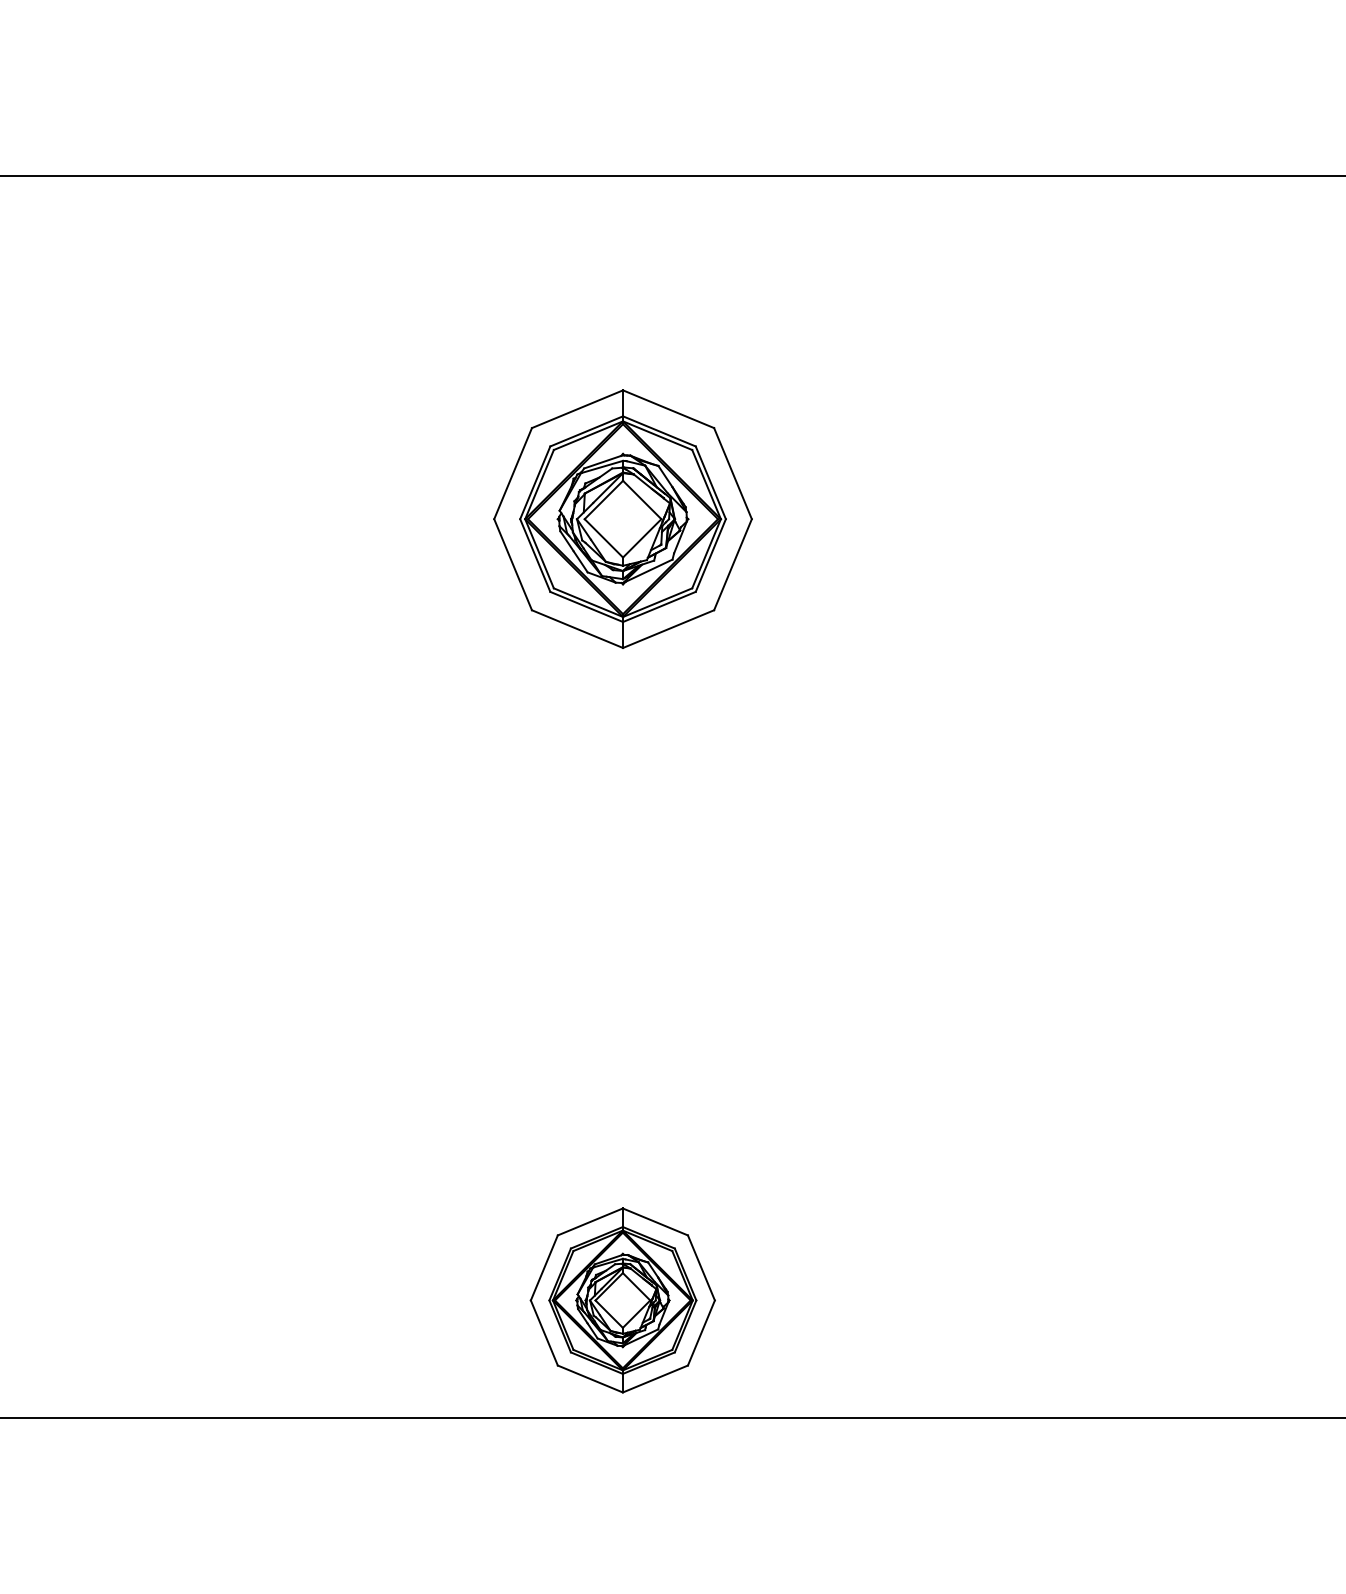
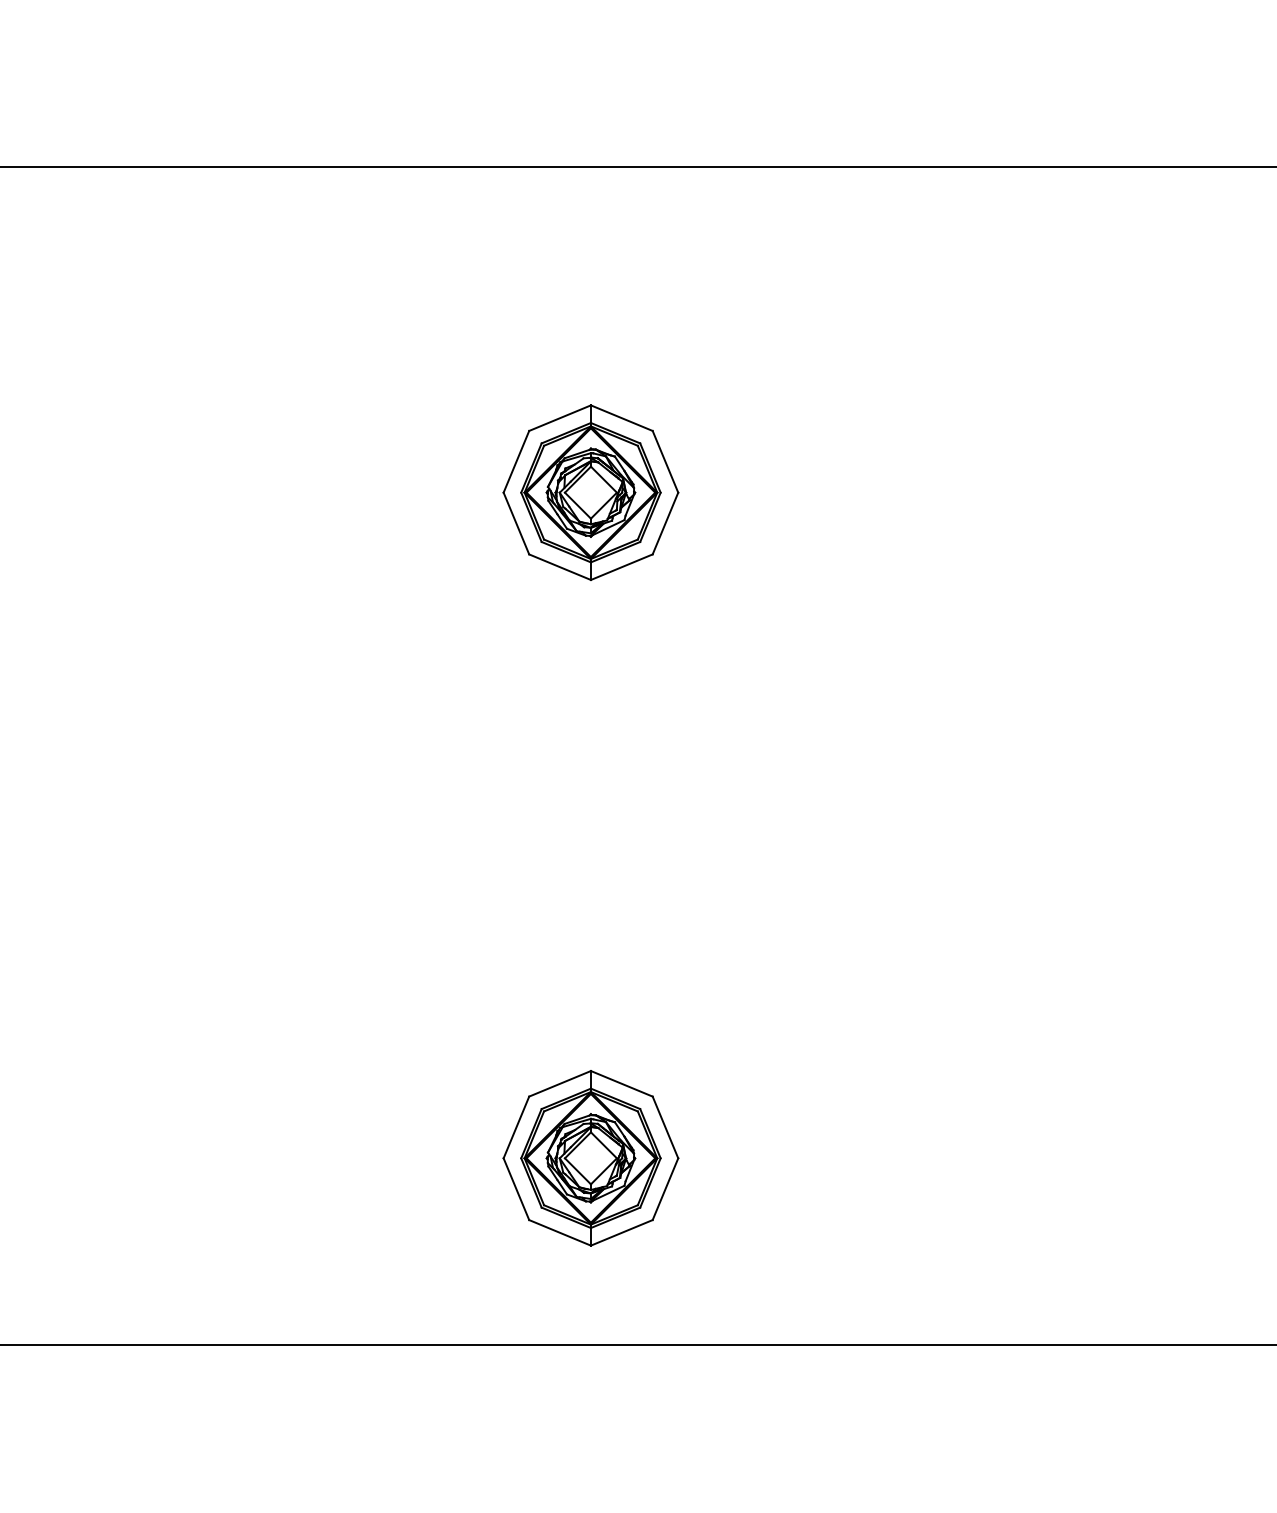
part: (622, 518) -> (590, 492), size x0.71
part: (622, 1300) -> (590, 1158), moved

